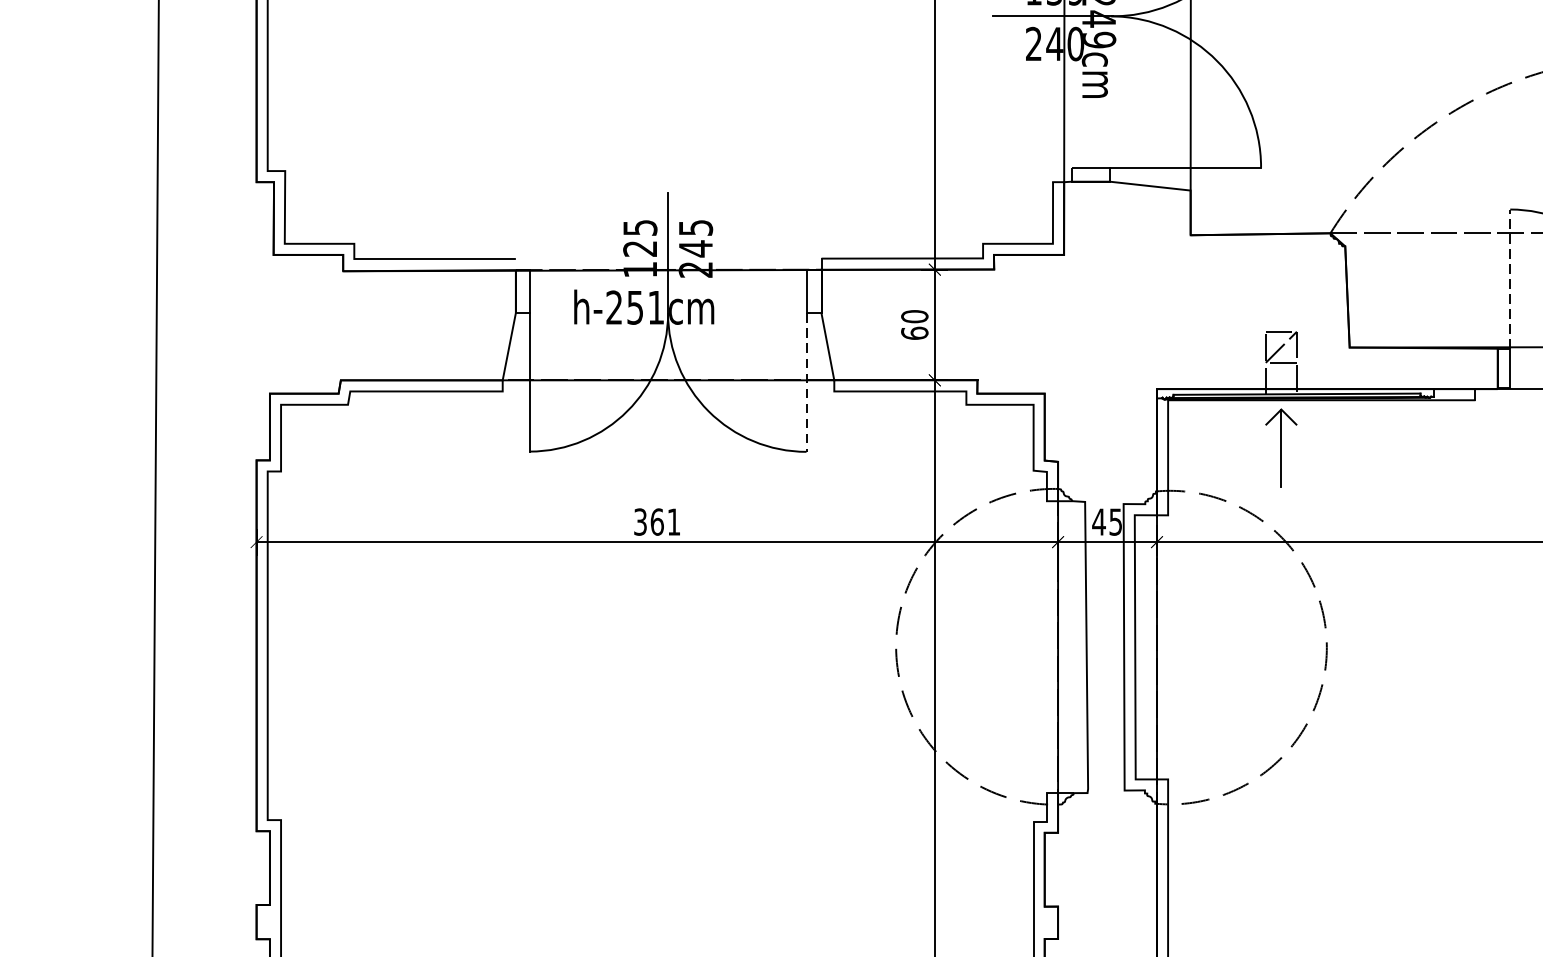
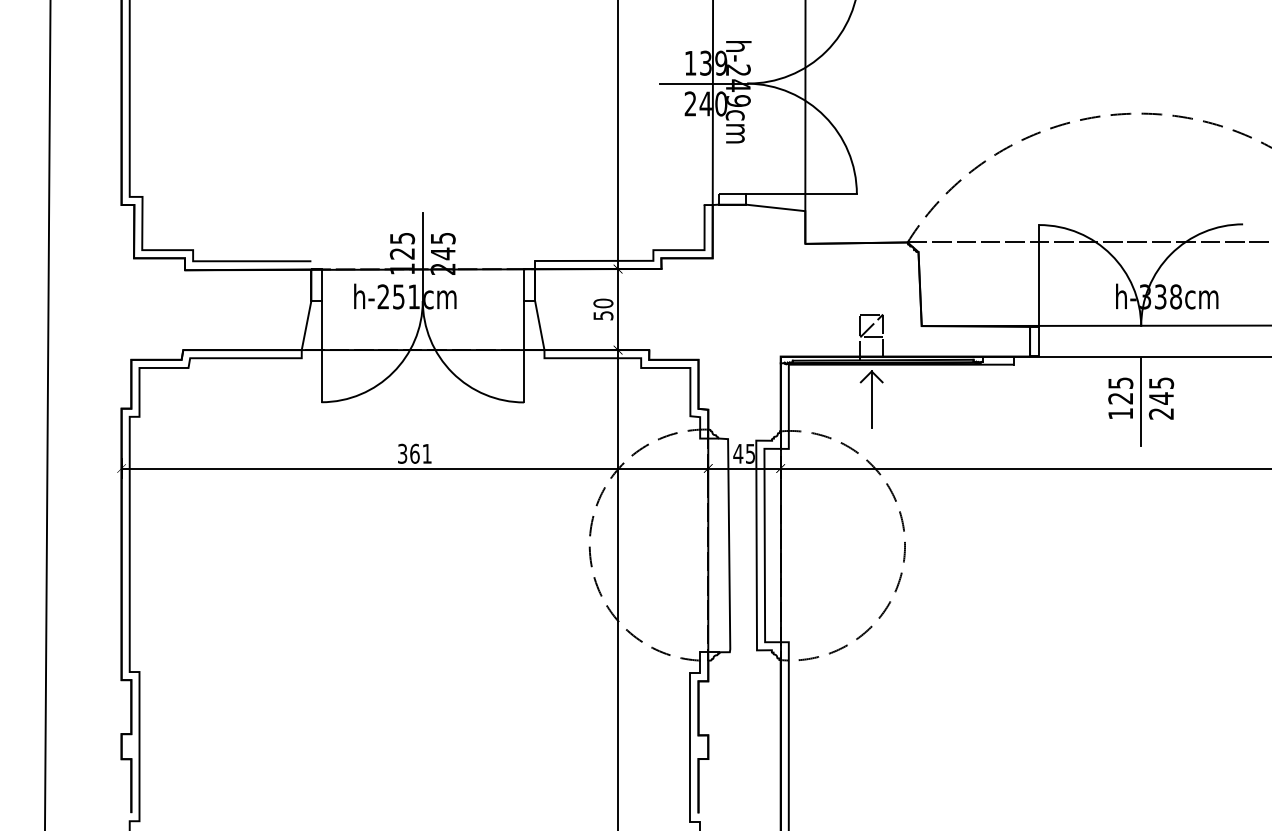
line: (1510, 279) -> (1039, 276), dashed -> solid
text: (914, 333) -> (603, 315), 60 -> 50
line: (807, 382) -> (524, 351), dashed -> solid

